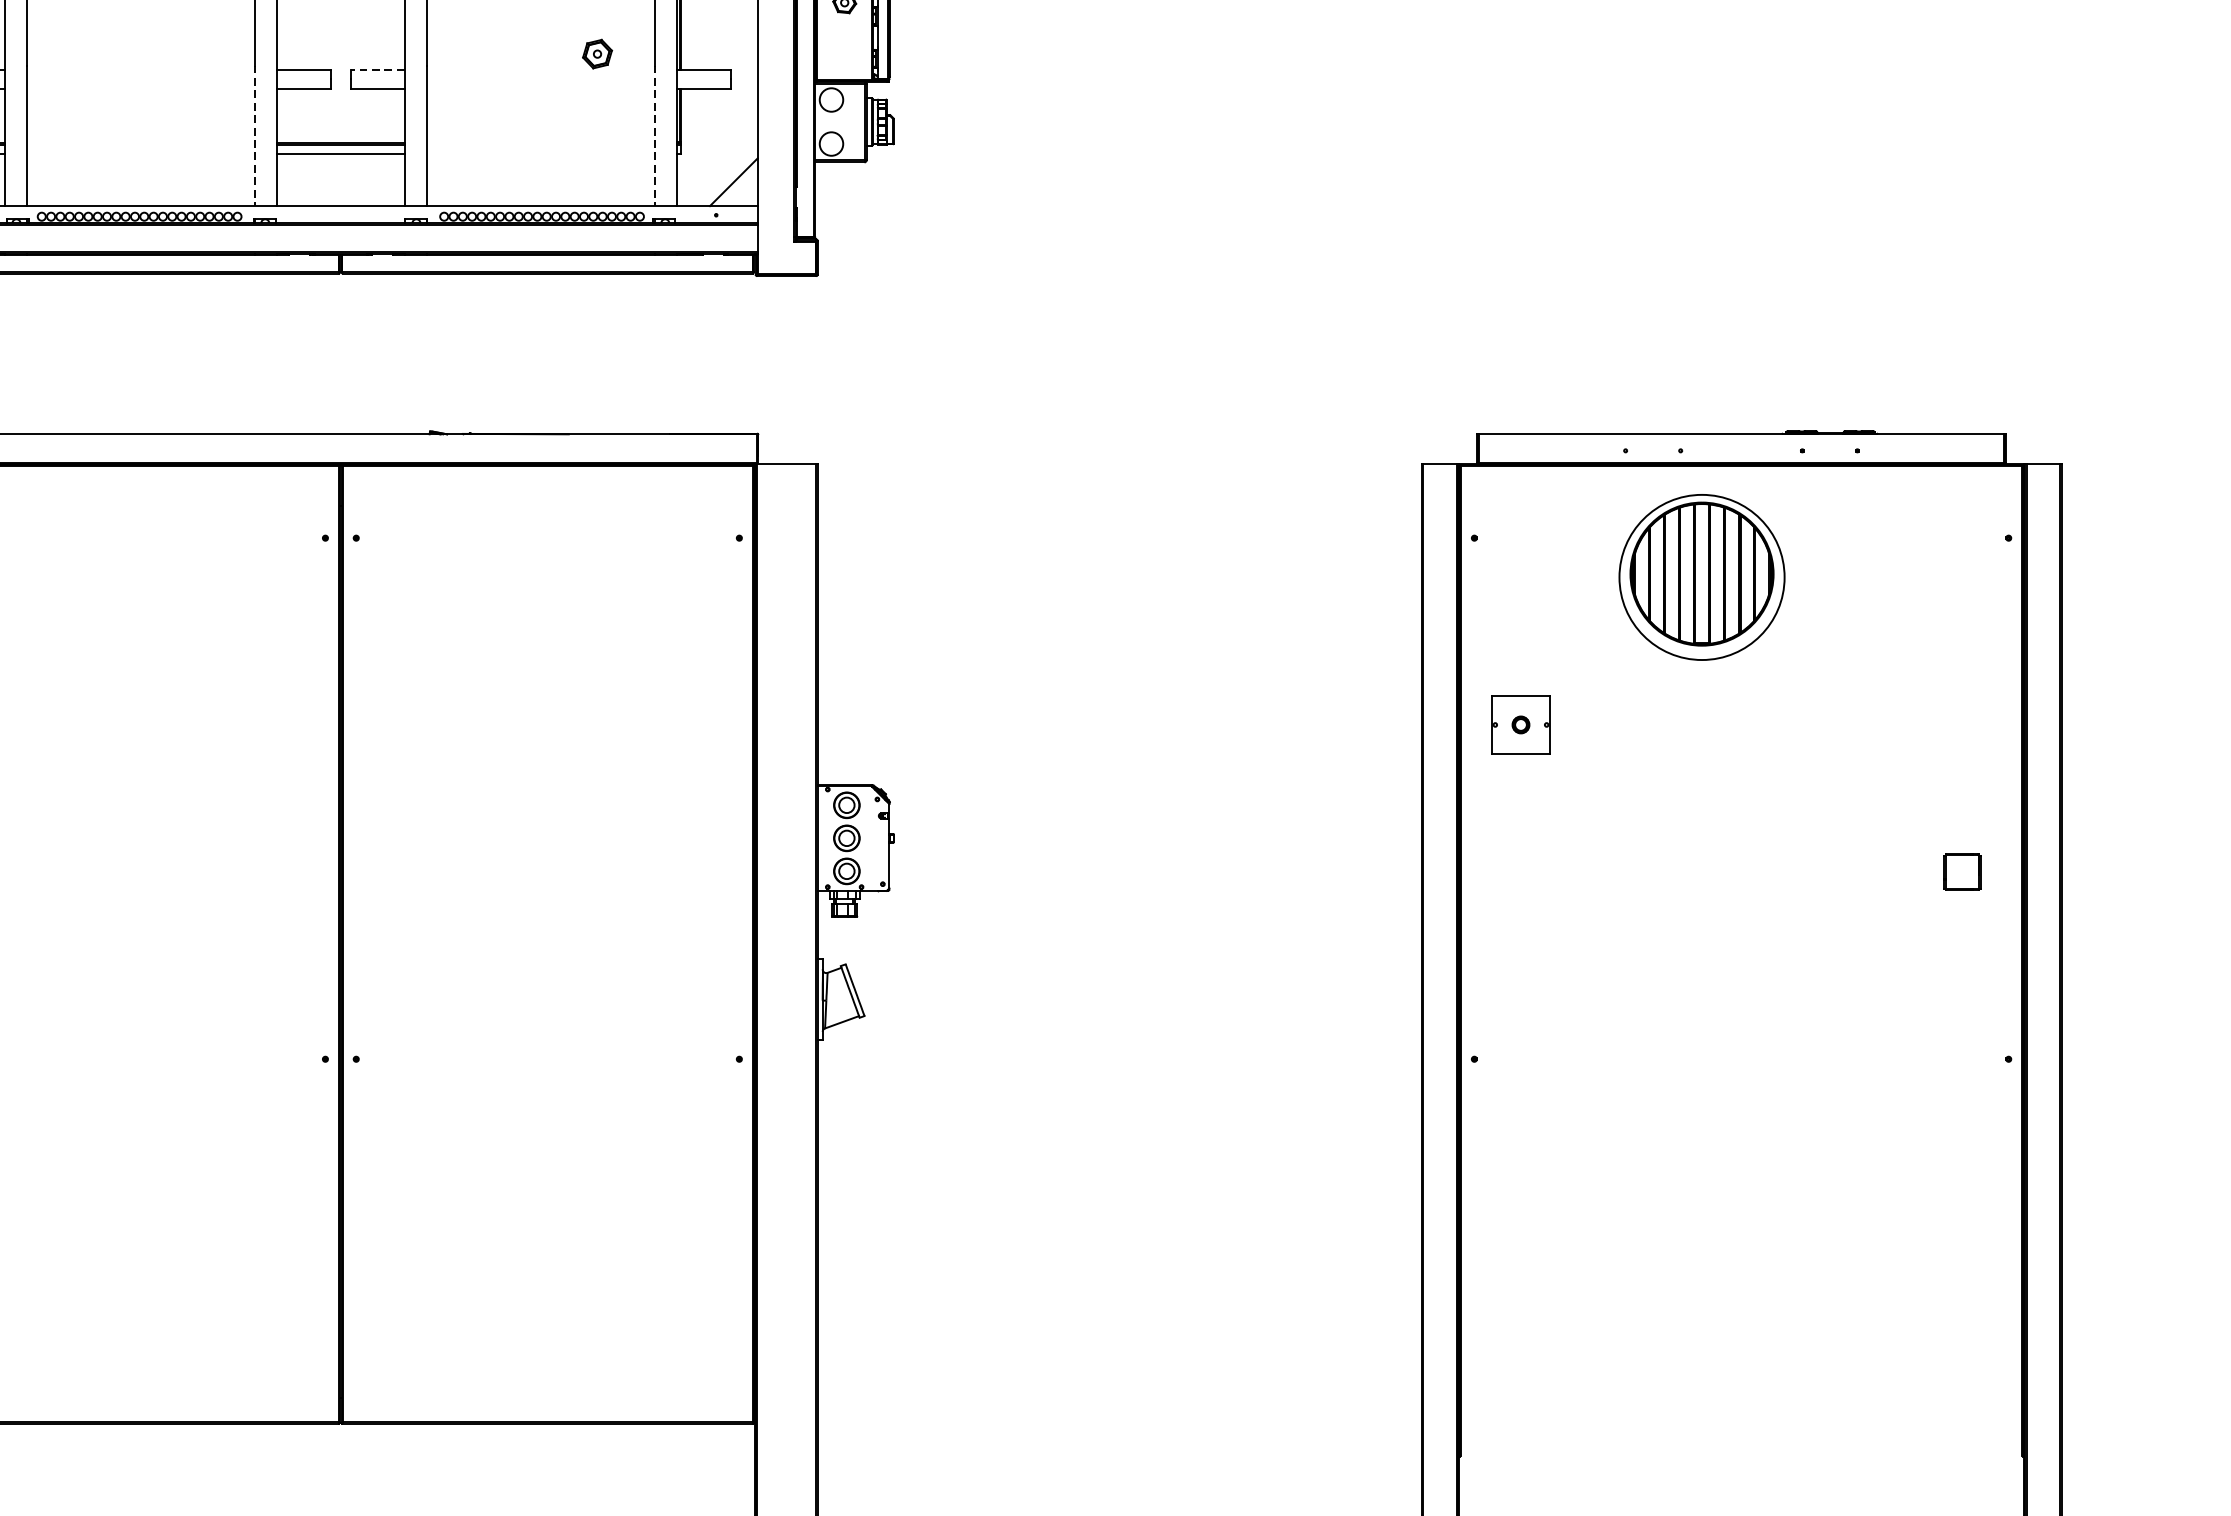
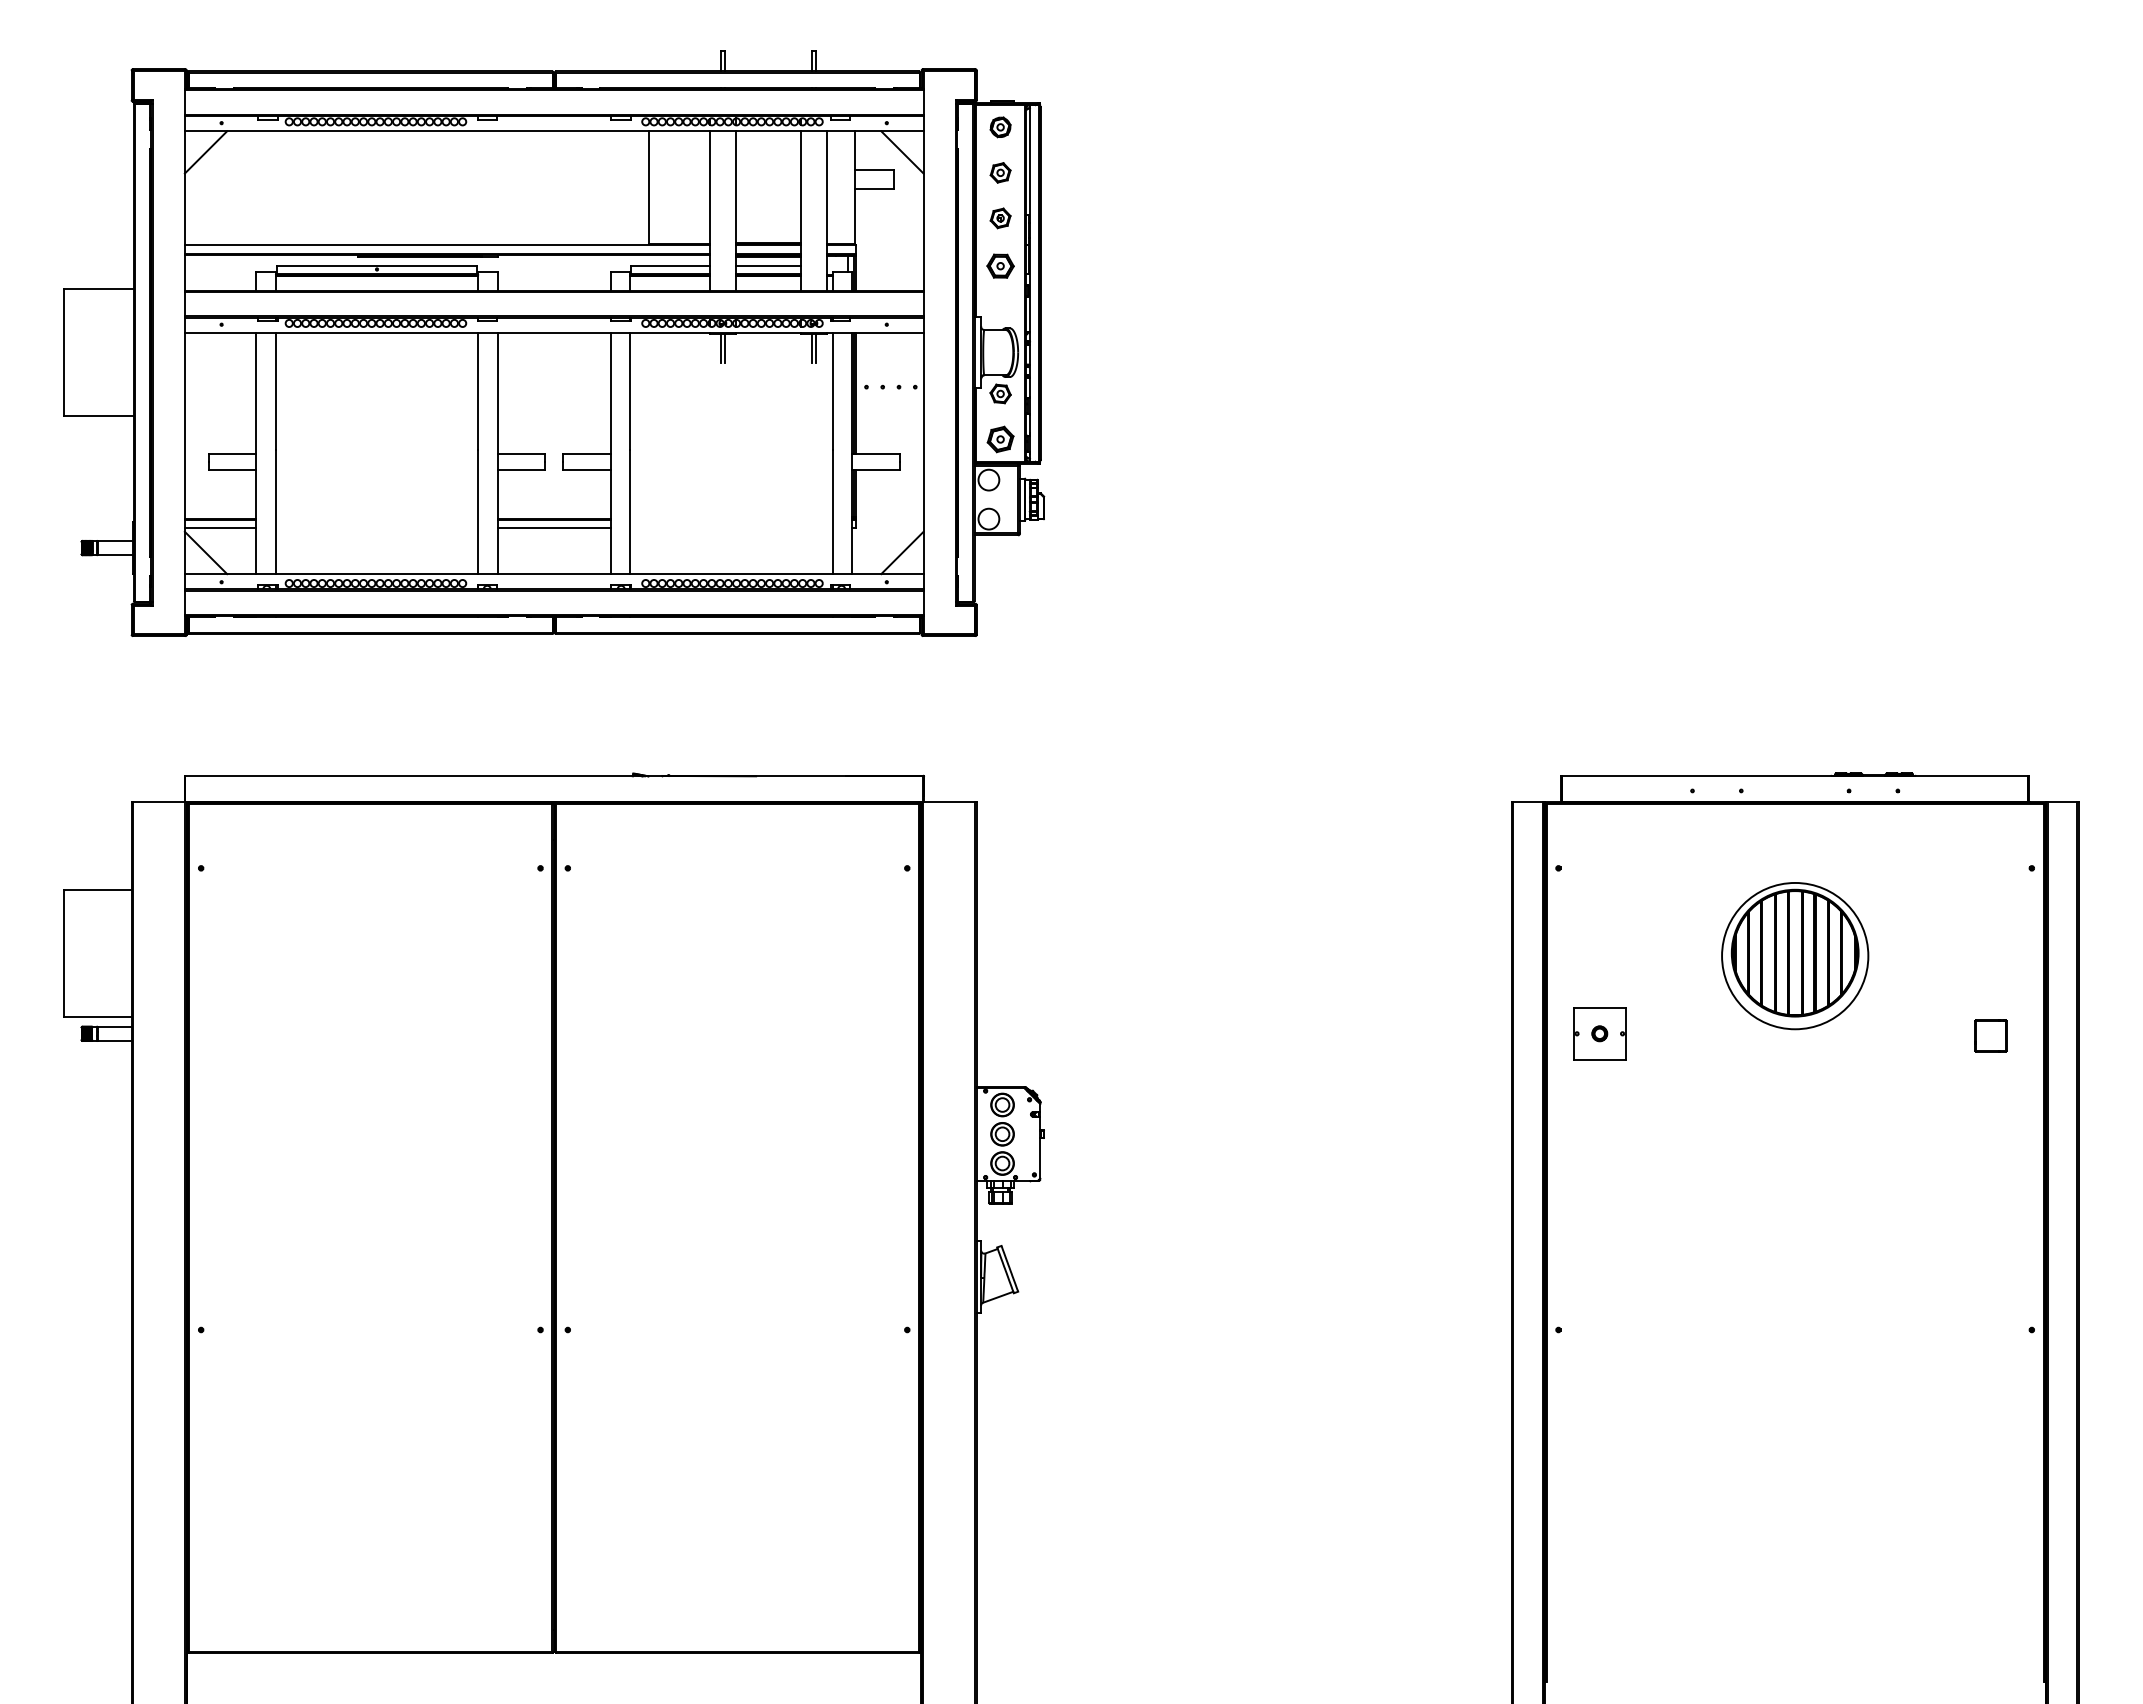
part: (597, 54) -> (1000, 439), moved
line: (377, 69) -> (586, 453), dashed -> solid
line: (255, 136) -> (478, 512), dashed -> solid
line: (654, 136) -> (832, 512), dashed -> solid
part: (1702, 577) -> (1795, 956), moved
part: (1961, 871) -> (1990, 1035), moved

